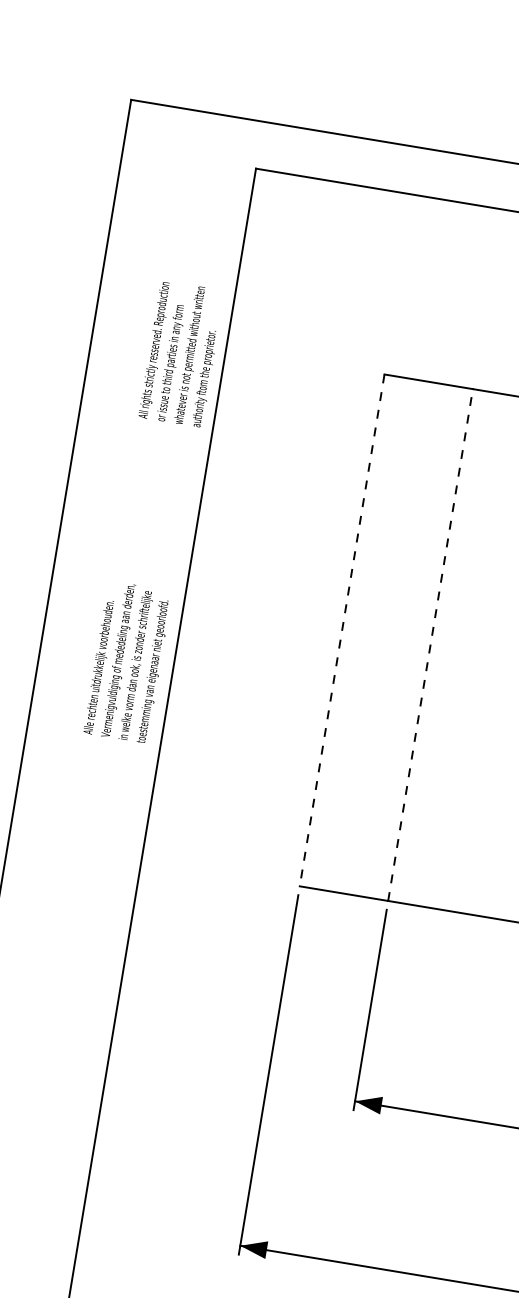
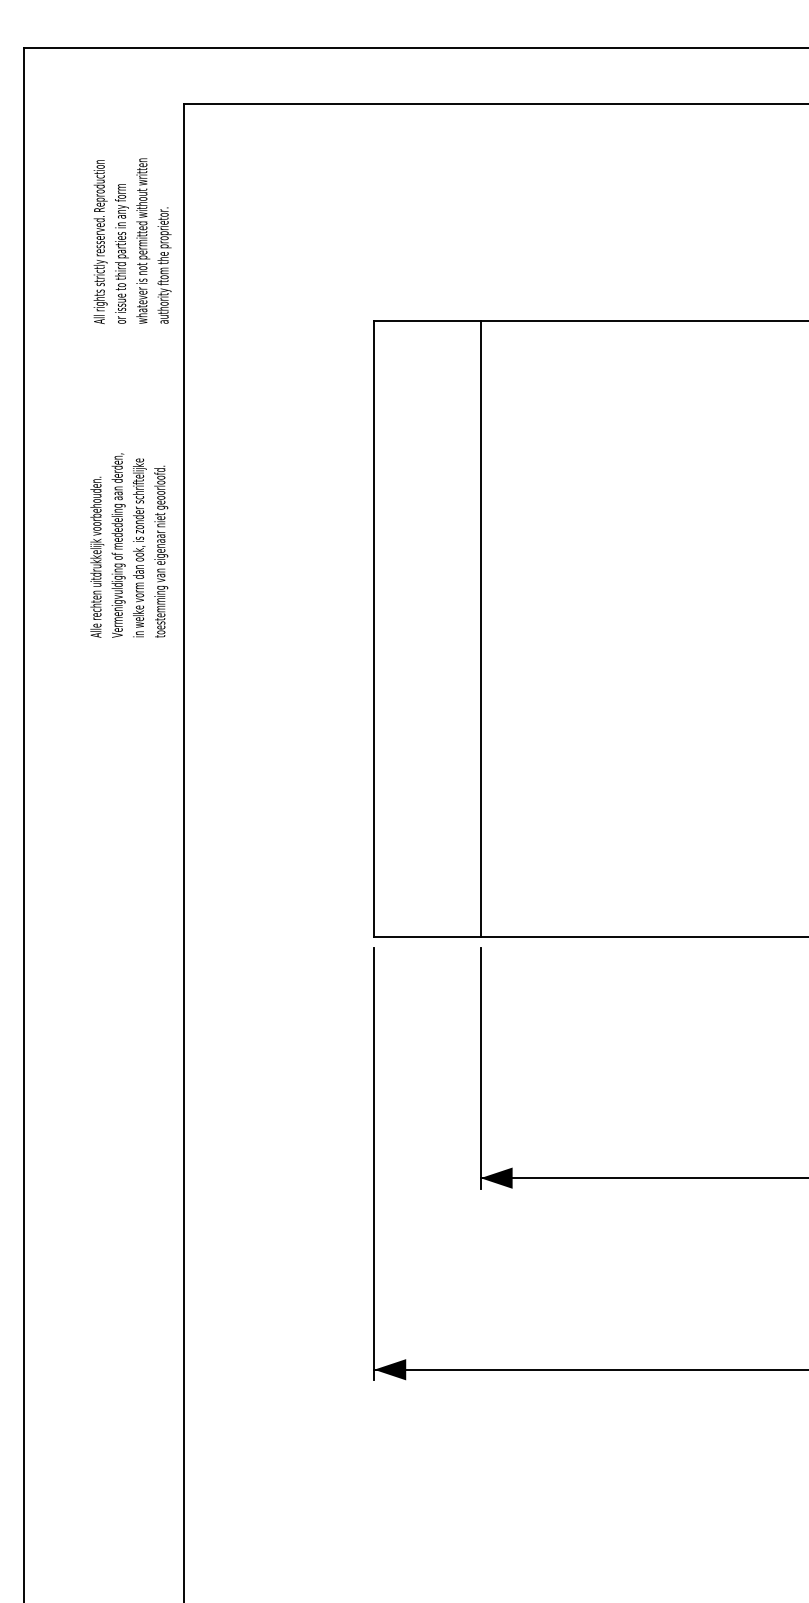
text: (181, 354) -> (132, 241), moved
line: (342, 630) -> (374, 629), dashed -> solid
line: (430, 644) -> (480, 628), dashed -> solid
text: (128, 662) -> (129, 545), moved

